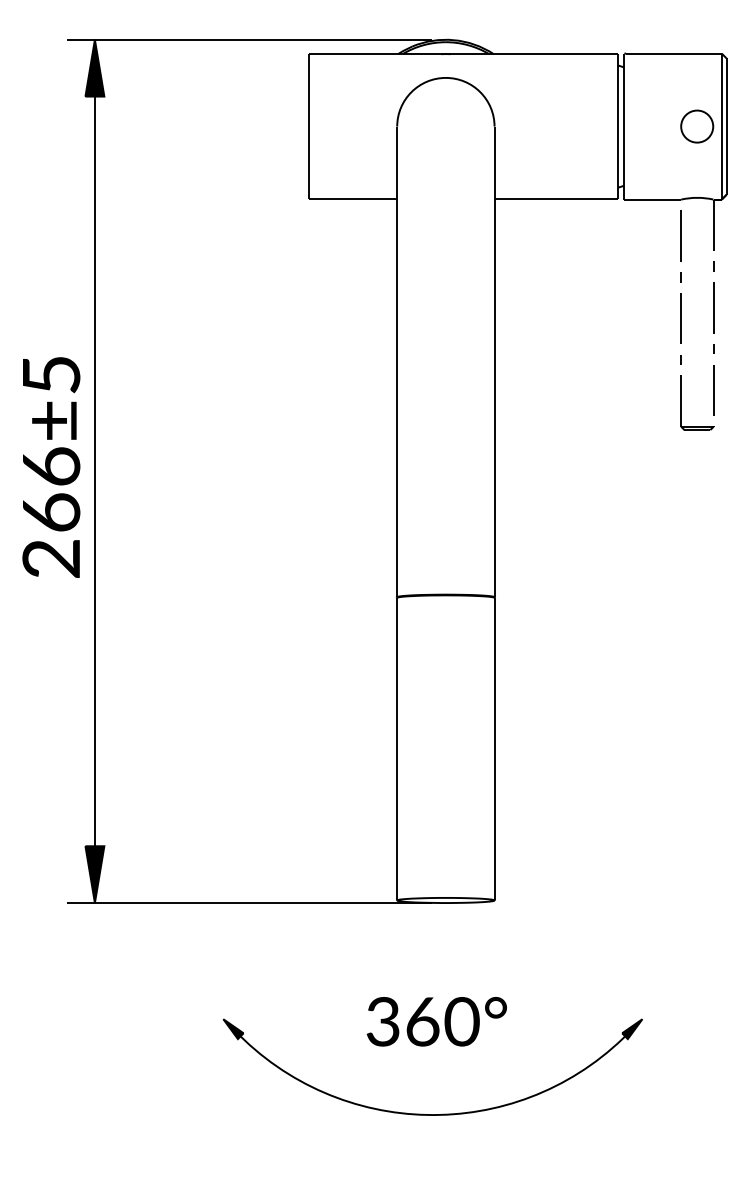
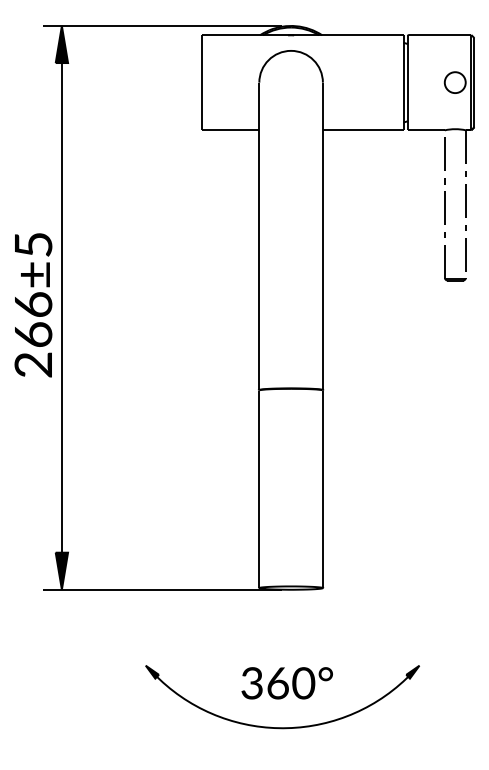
text: (435, 1022) -> (286, 683), moved

